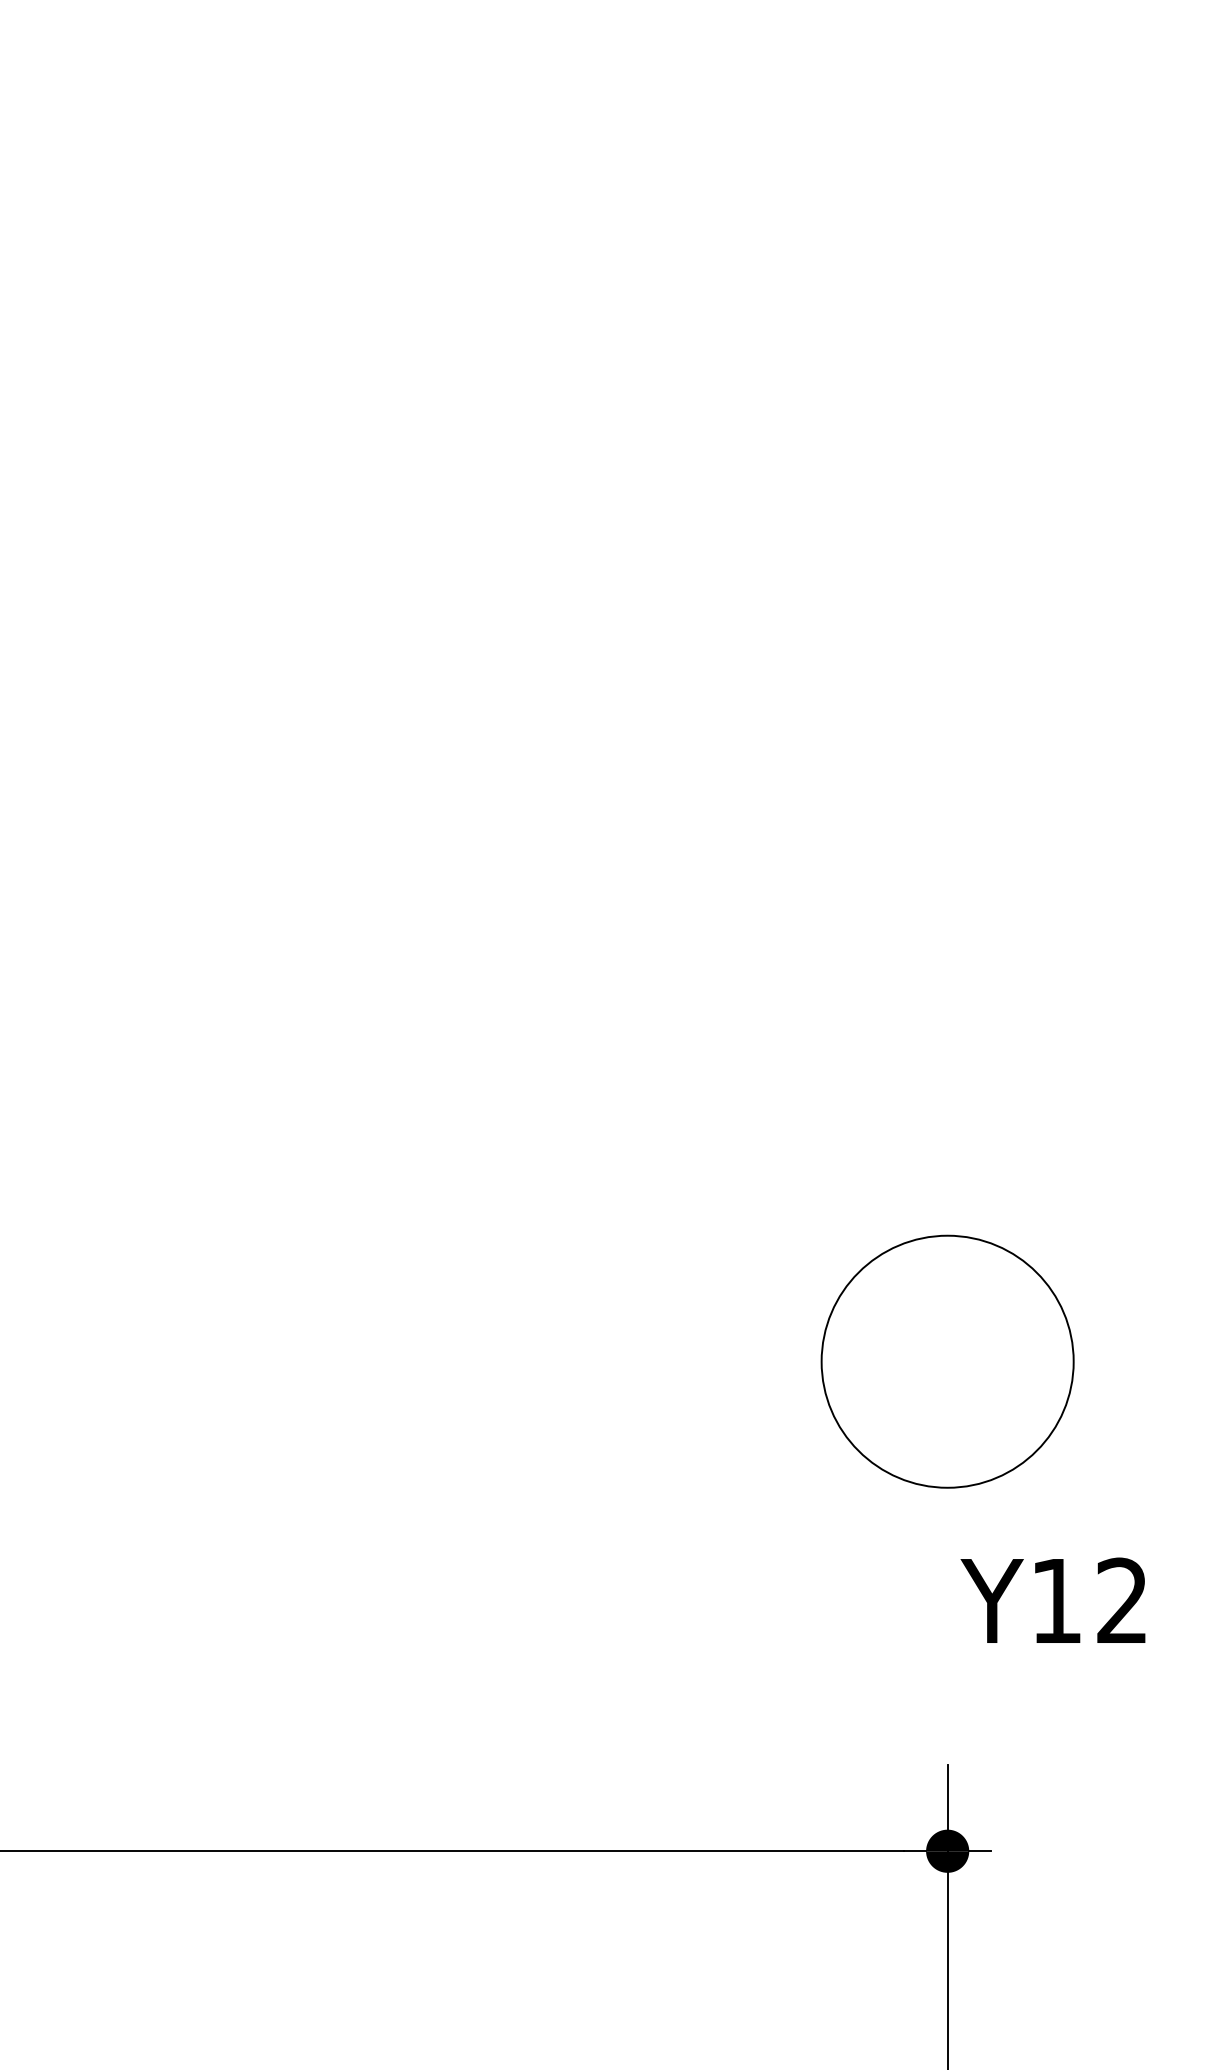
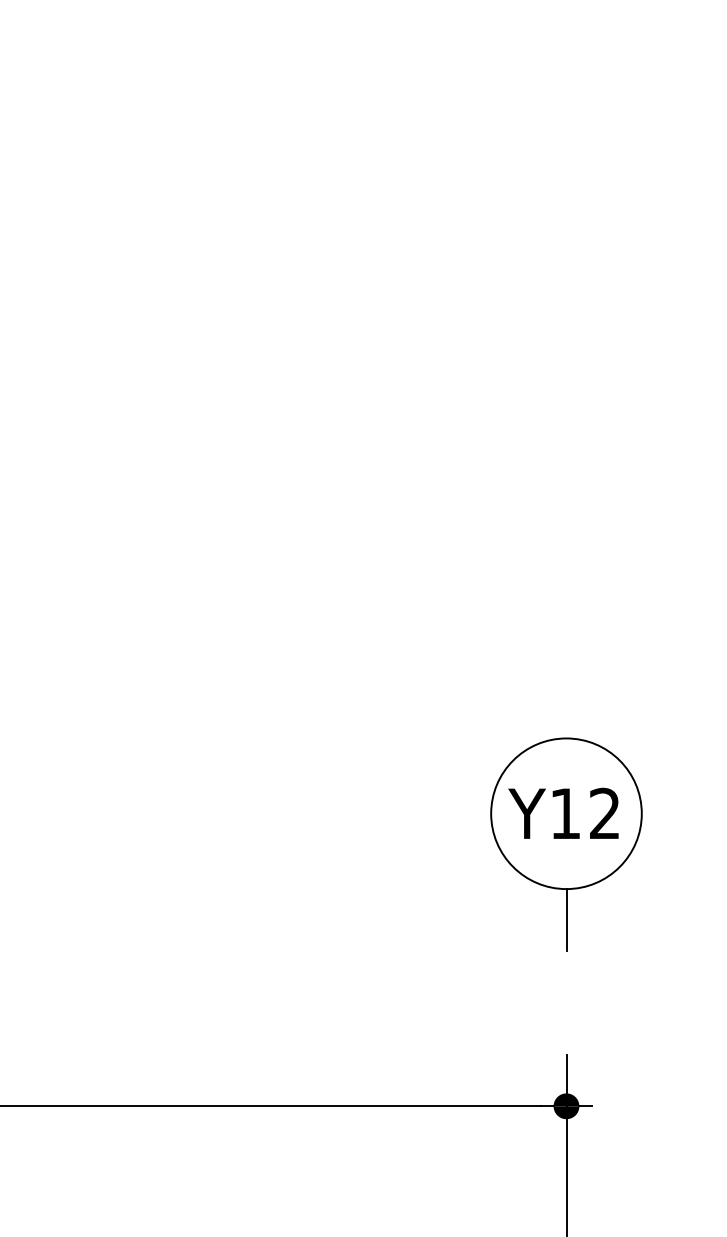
line: (947, 1540) -> (566, 920), added
text: (1053, 1598) -> (563, 812), moved

